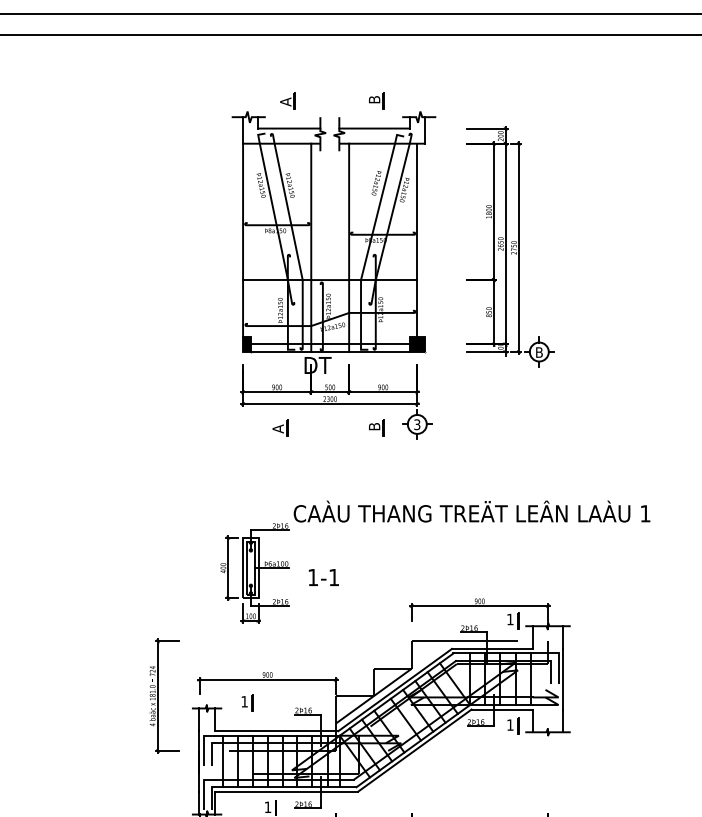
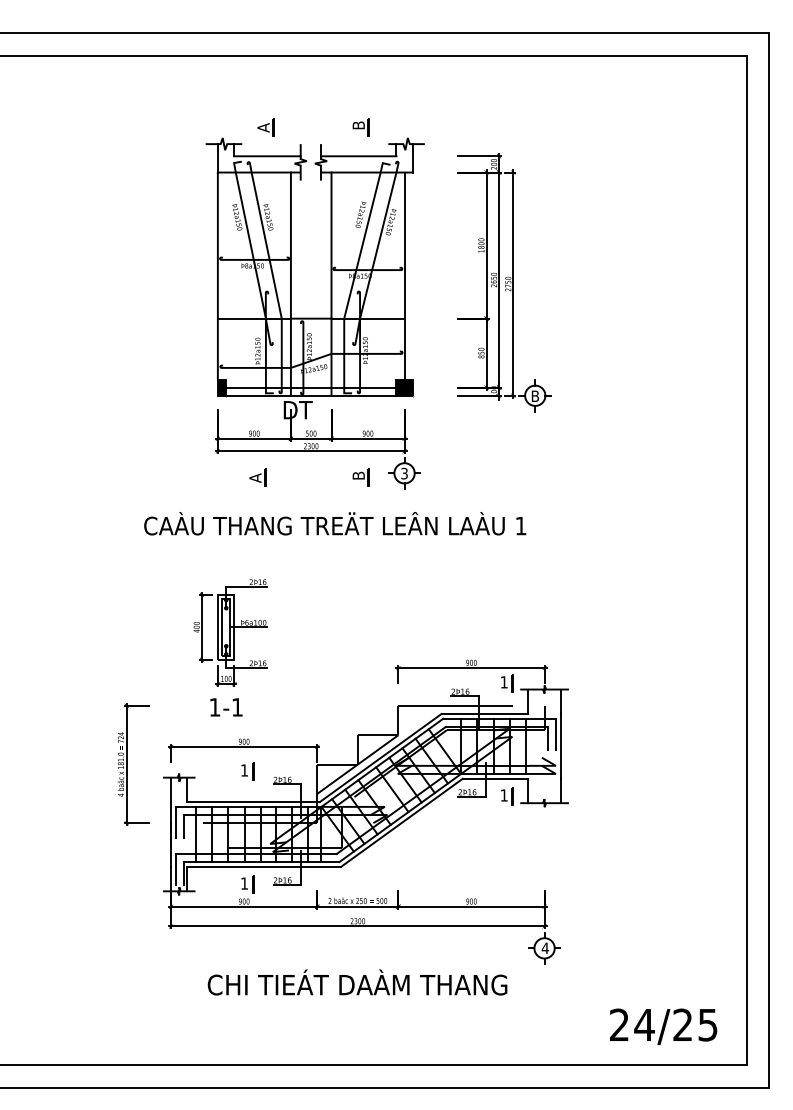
text: (472, 511) -> (335, 523), moved
text: (323, 577) -> (226, 707), moved
part: (247, 702) -> (247, 771), moved

